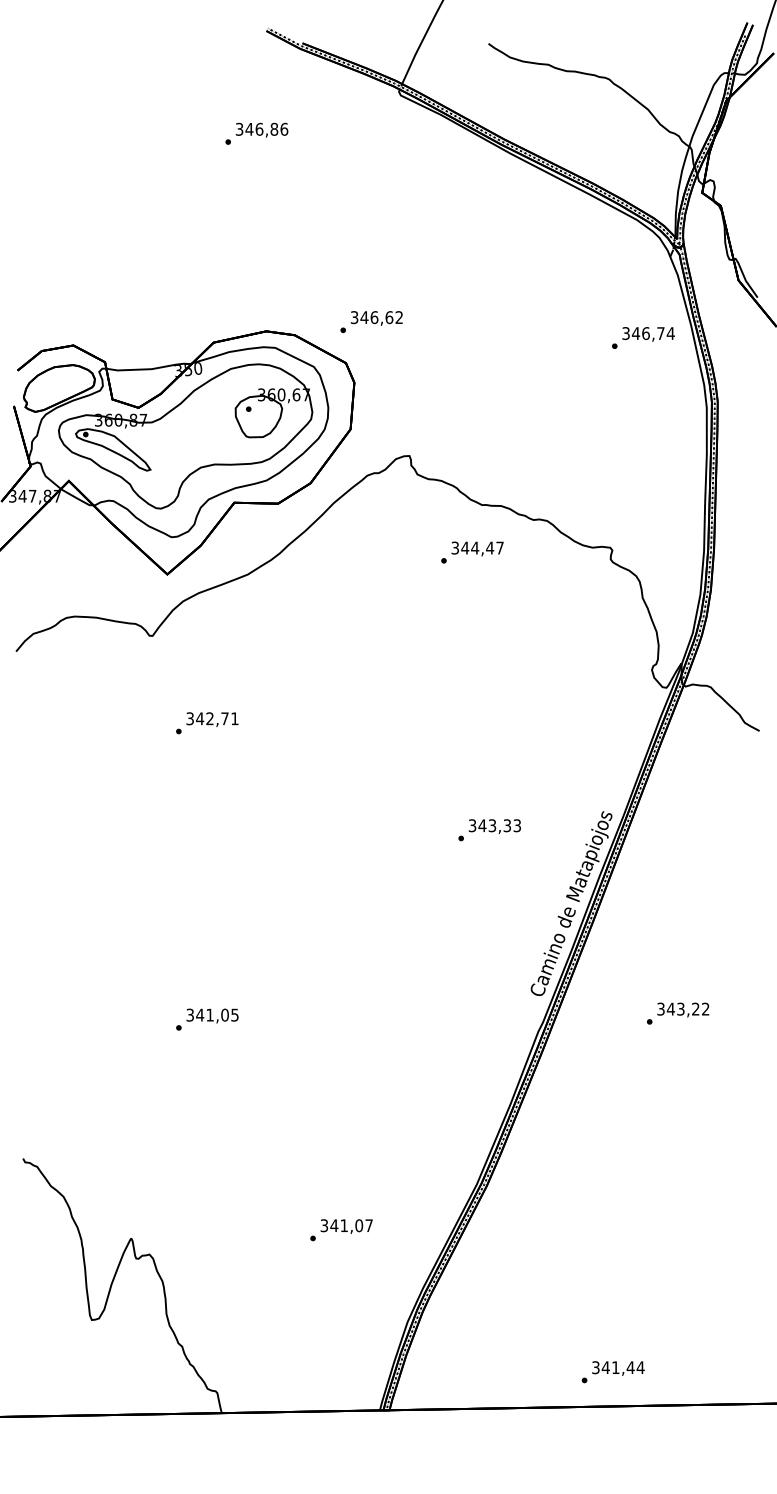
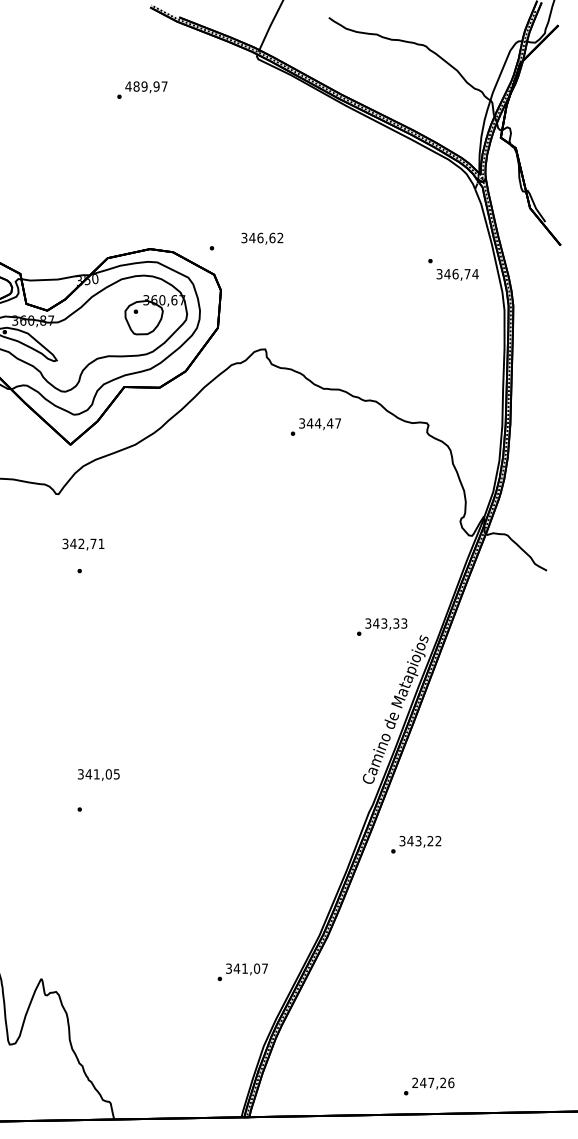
text: (261, 128) -> (146, 85), 346,86 -> 489,97
text: (376, 318) -> (262, 238), moved
text: (648, 334) -> (457, 274), moved
text: (212, 719) -> (83, 544), moved
text: (489, 830) -> (381, 627), moved
text: (678, 1013) -> (416, 844), moved
text: (212, 1015) -> (98, 774), moved
text: (341, 1230) -> (242, 972), moved
text: (618, 1367) -> (433, 1082), 341,44 -> 247,26

